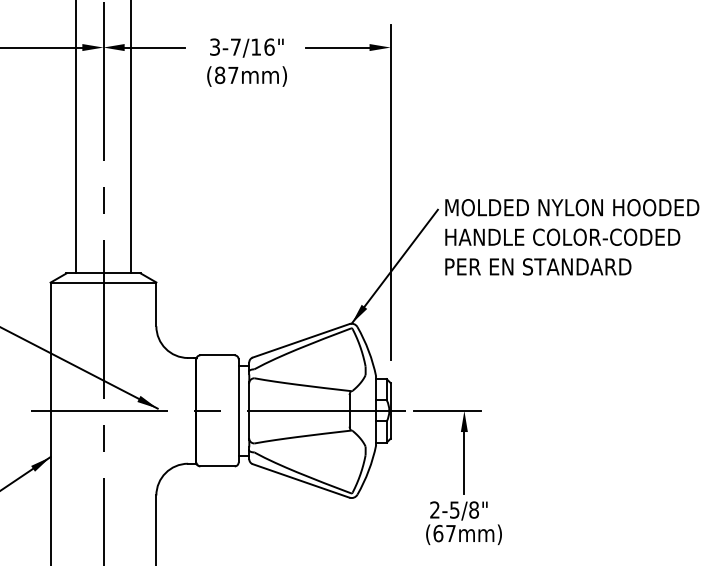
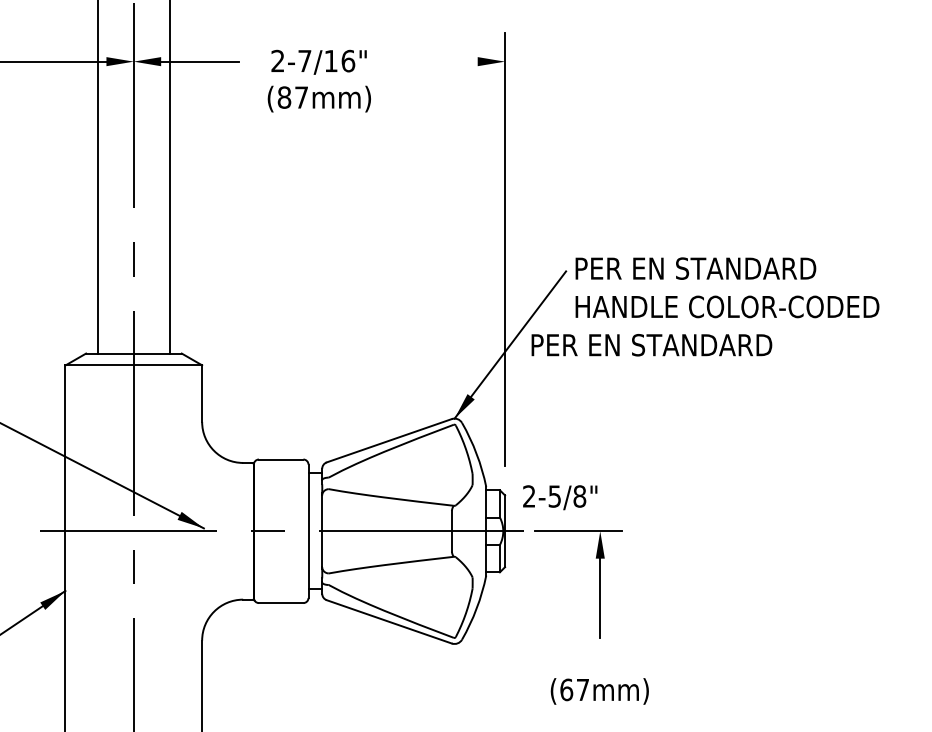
text: (214, 47) -> (277, 61), 3-7/16" -> 2-7/16"
line: (337, 47) -> (436, 61), removed
text: (572, 207) -> (740, 268), MOLDED NYLON HOODED -> PER EN STANDARD
text: (538, 267) -> (651, 345), moved
text: (459, 510) -> (560, 497), moved

